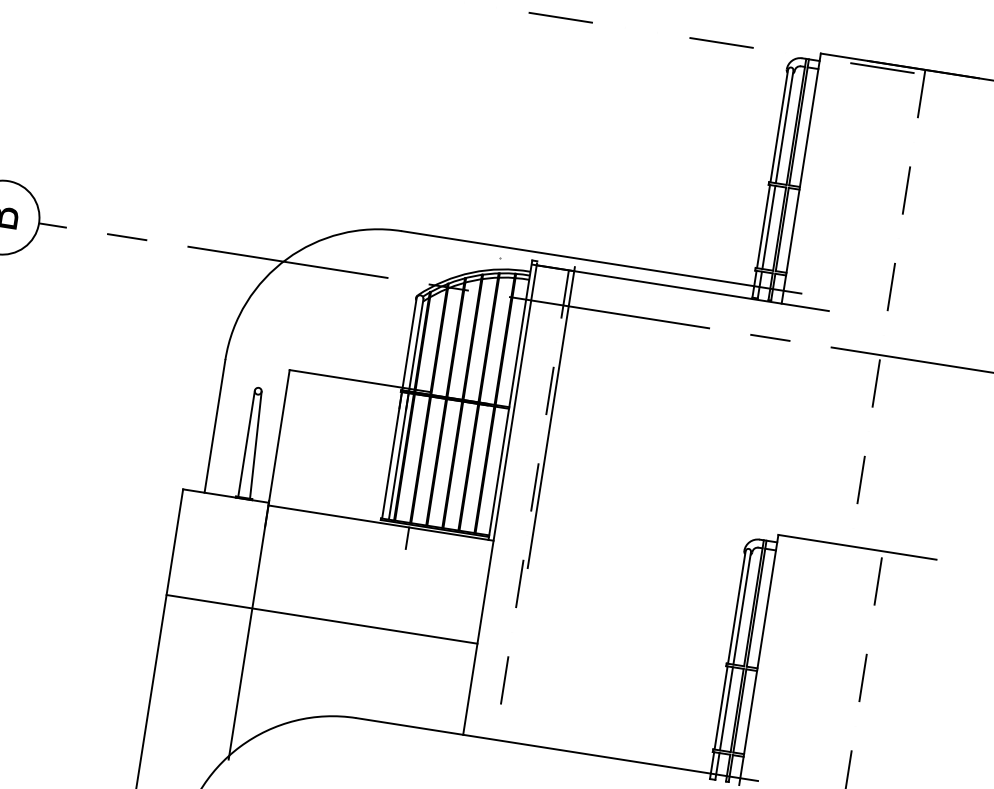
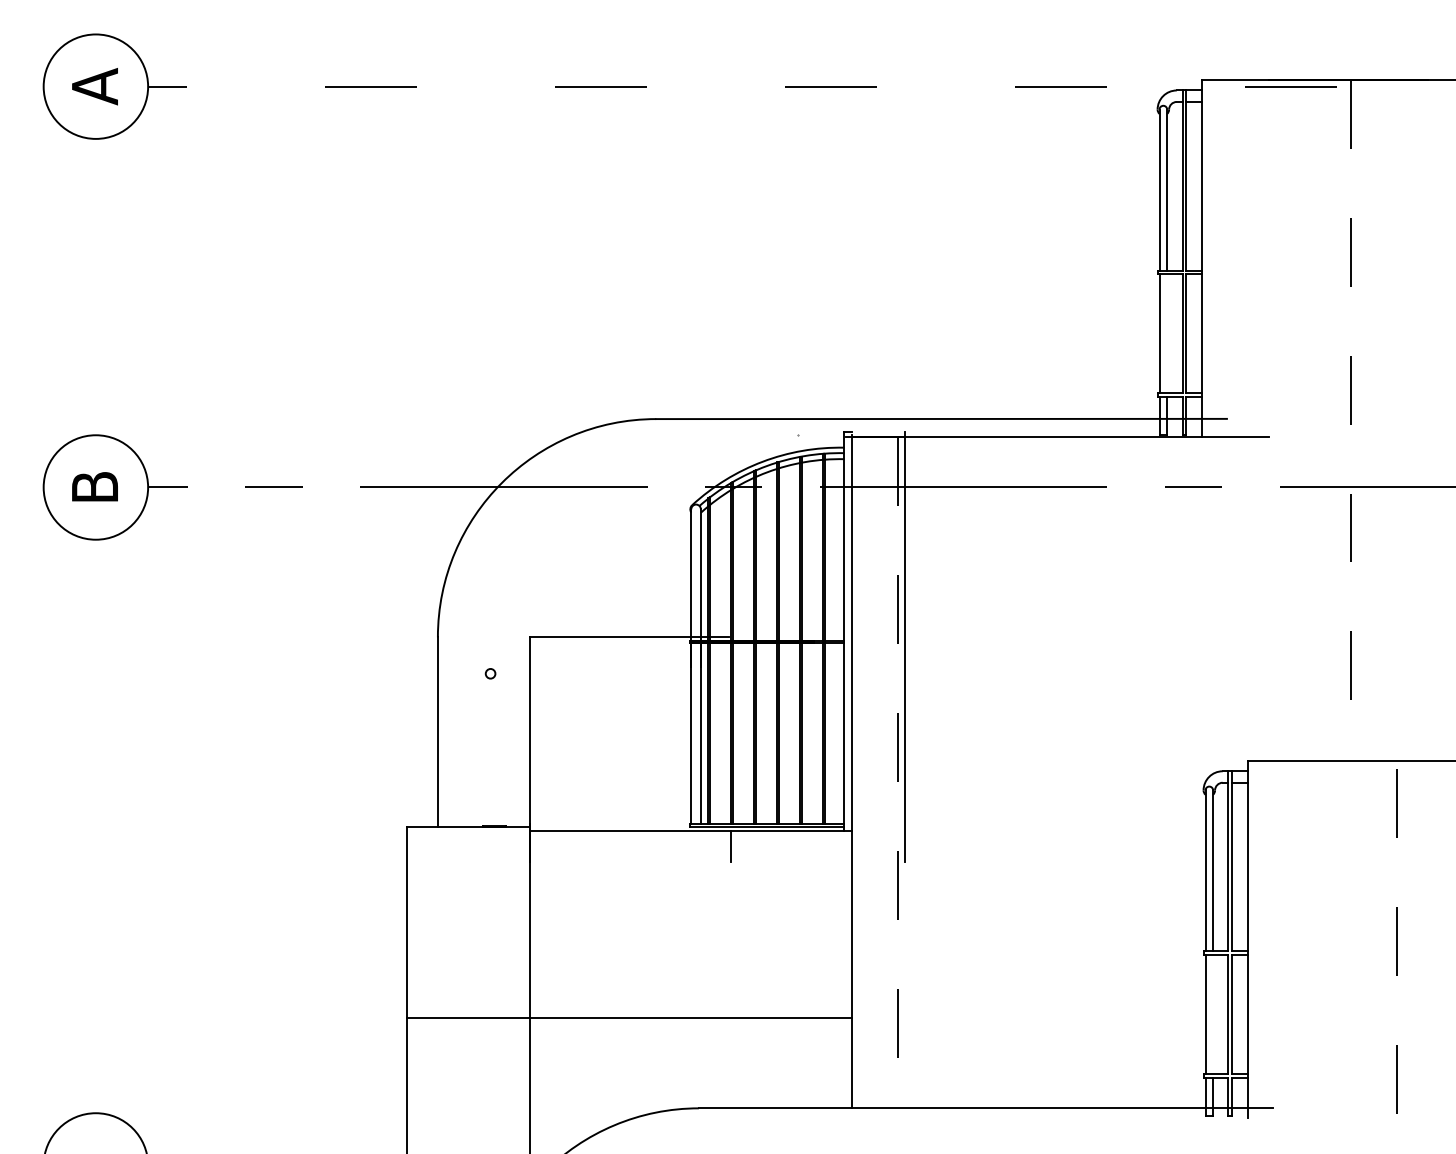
line: (769, 227) -> (1167, 333), removed
line: (246, 443) -> (485, 749), removed
line: (255, 445) -> (498, 749), removed
line: (322, 619) -> (629, 1018), moved
line: (726, 708) -> (1213, 1014), removed

